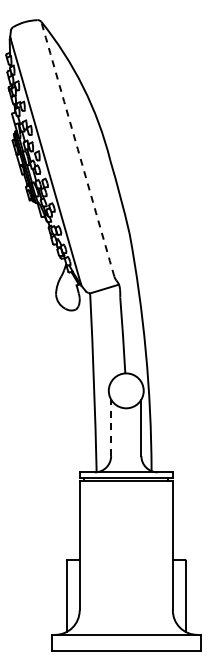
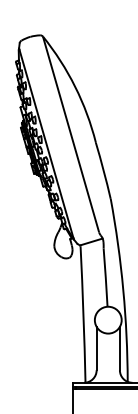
arc: (77, 149) -> (70, 134), dashed -> solid
line: (111, 427) -> (96, 348), dashed -> solid

